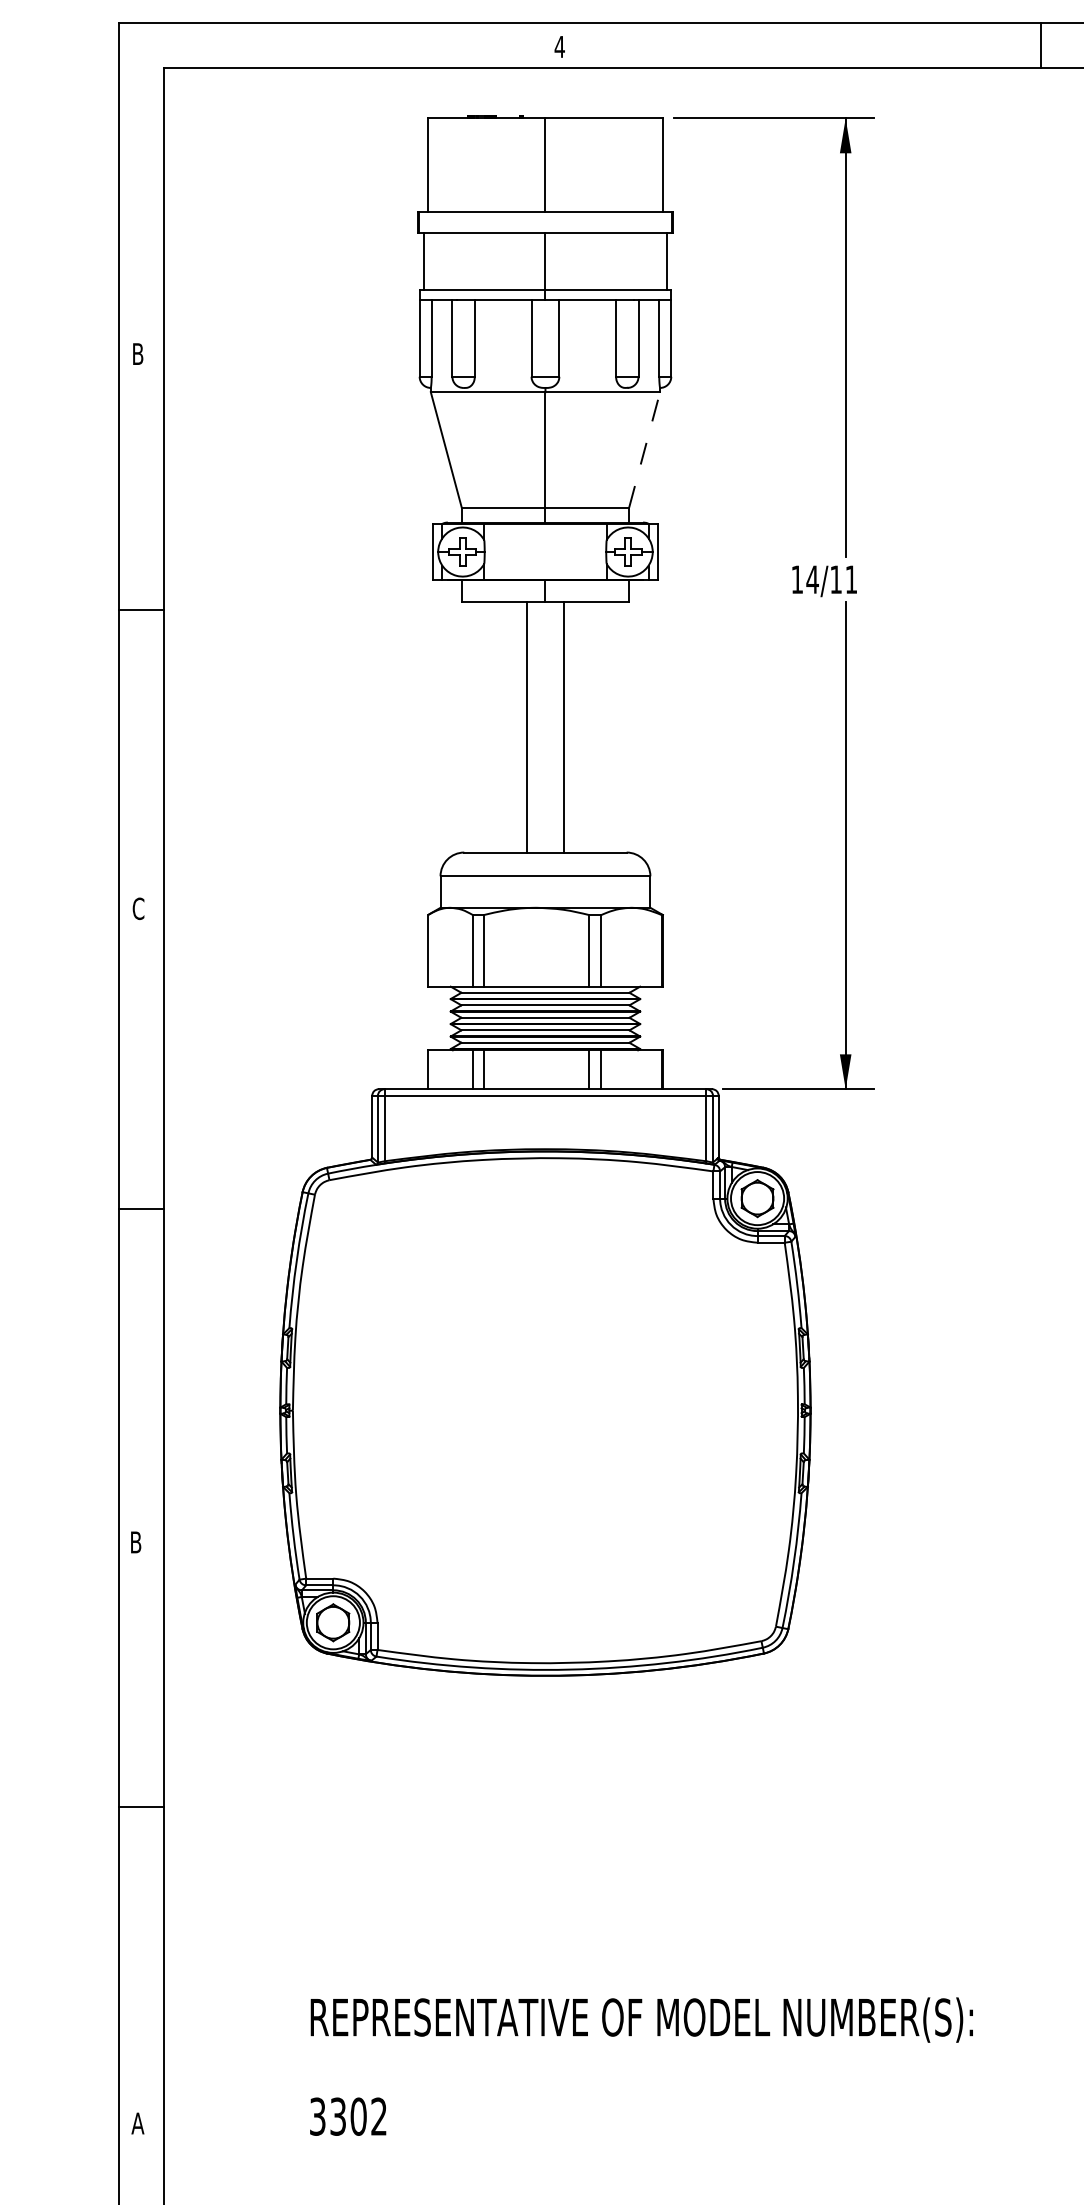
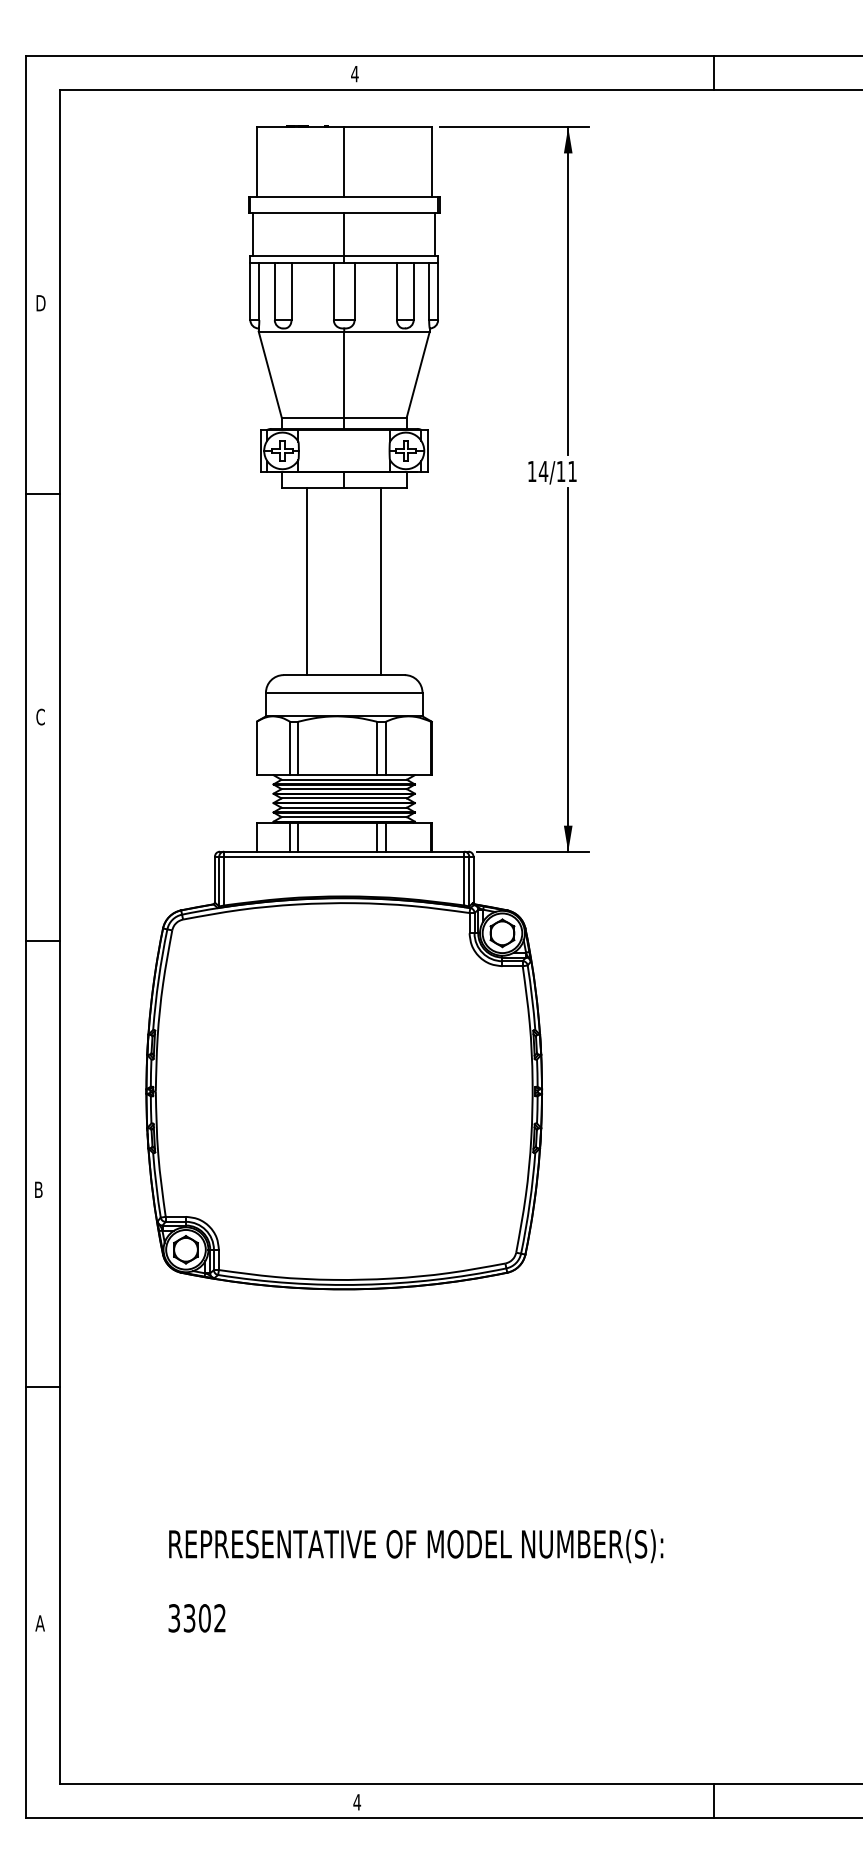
text: (139, 354) -> (41, 303), B -> D
line: (645, 449) -> (418, 374), dashed -> solid
line: (527, 727) -> (381, 581), moved
line: (564, 727) -> (307, 581), moved

